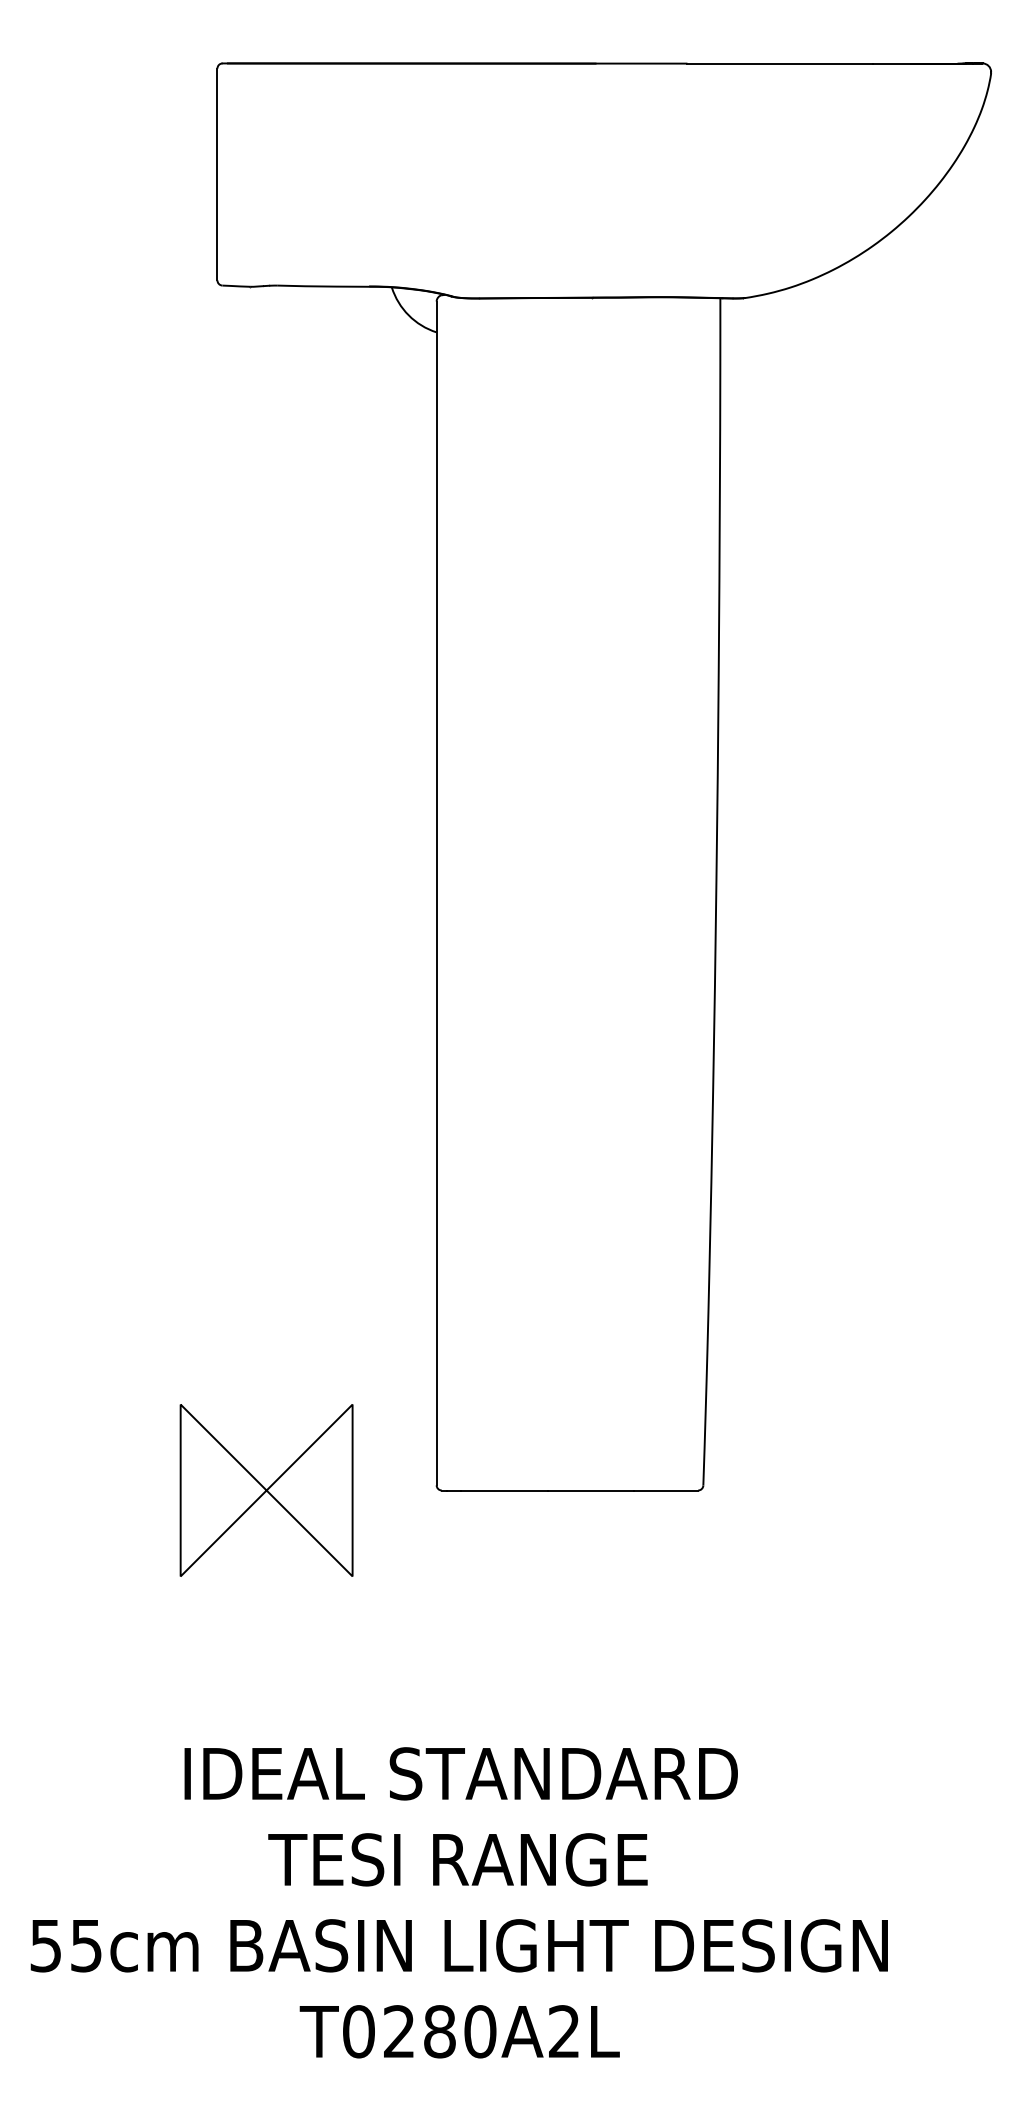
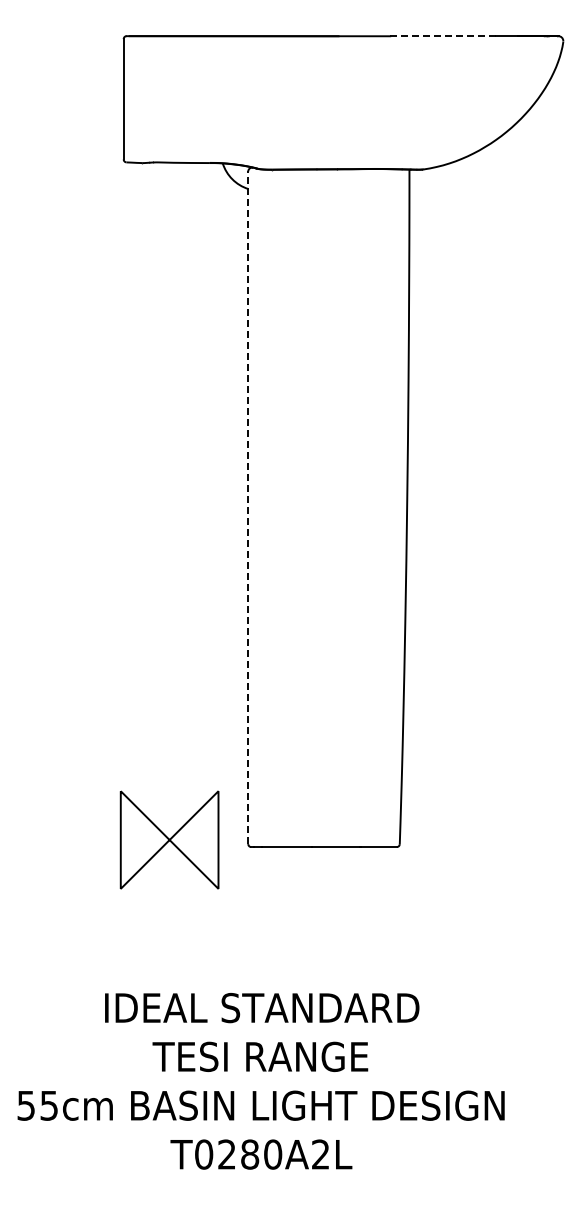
line: (778, 64) -> (442, 36), solid -> dashed
line: (437, 892) -> (248, 507), solid -> dashed
part: (266, 1489) -> (169, 839), moved

